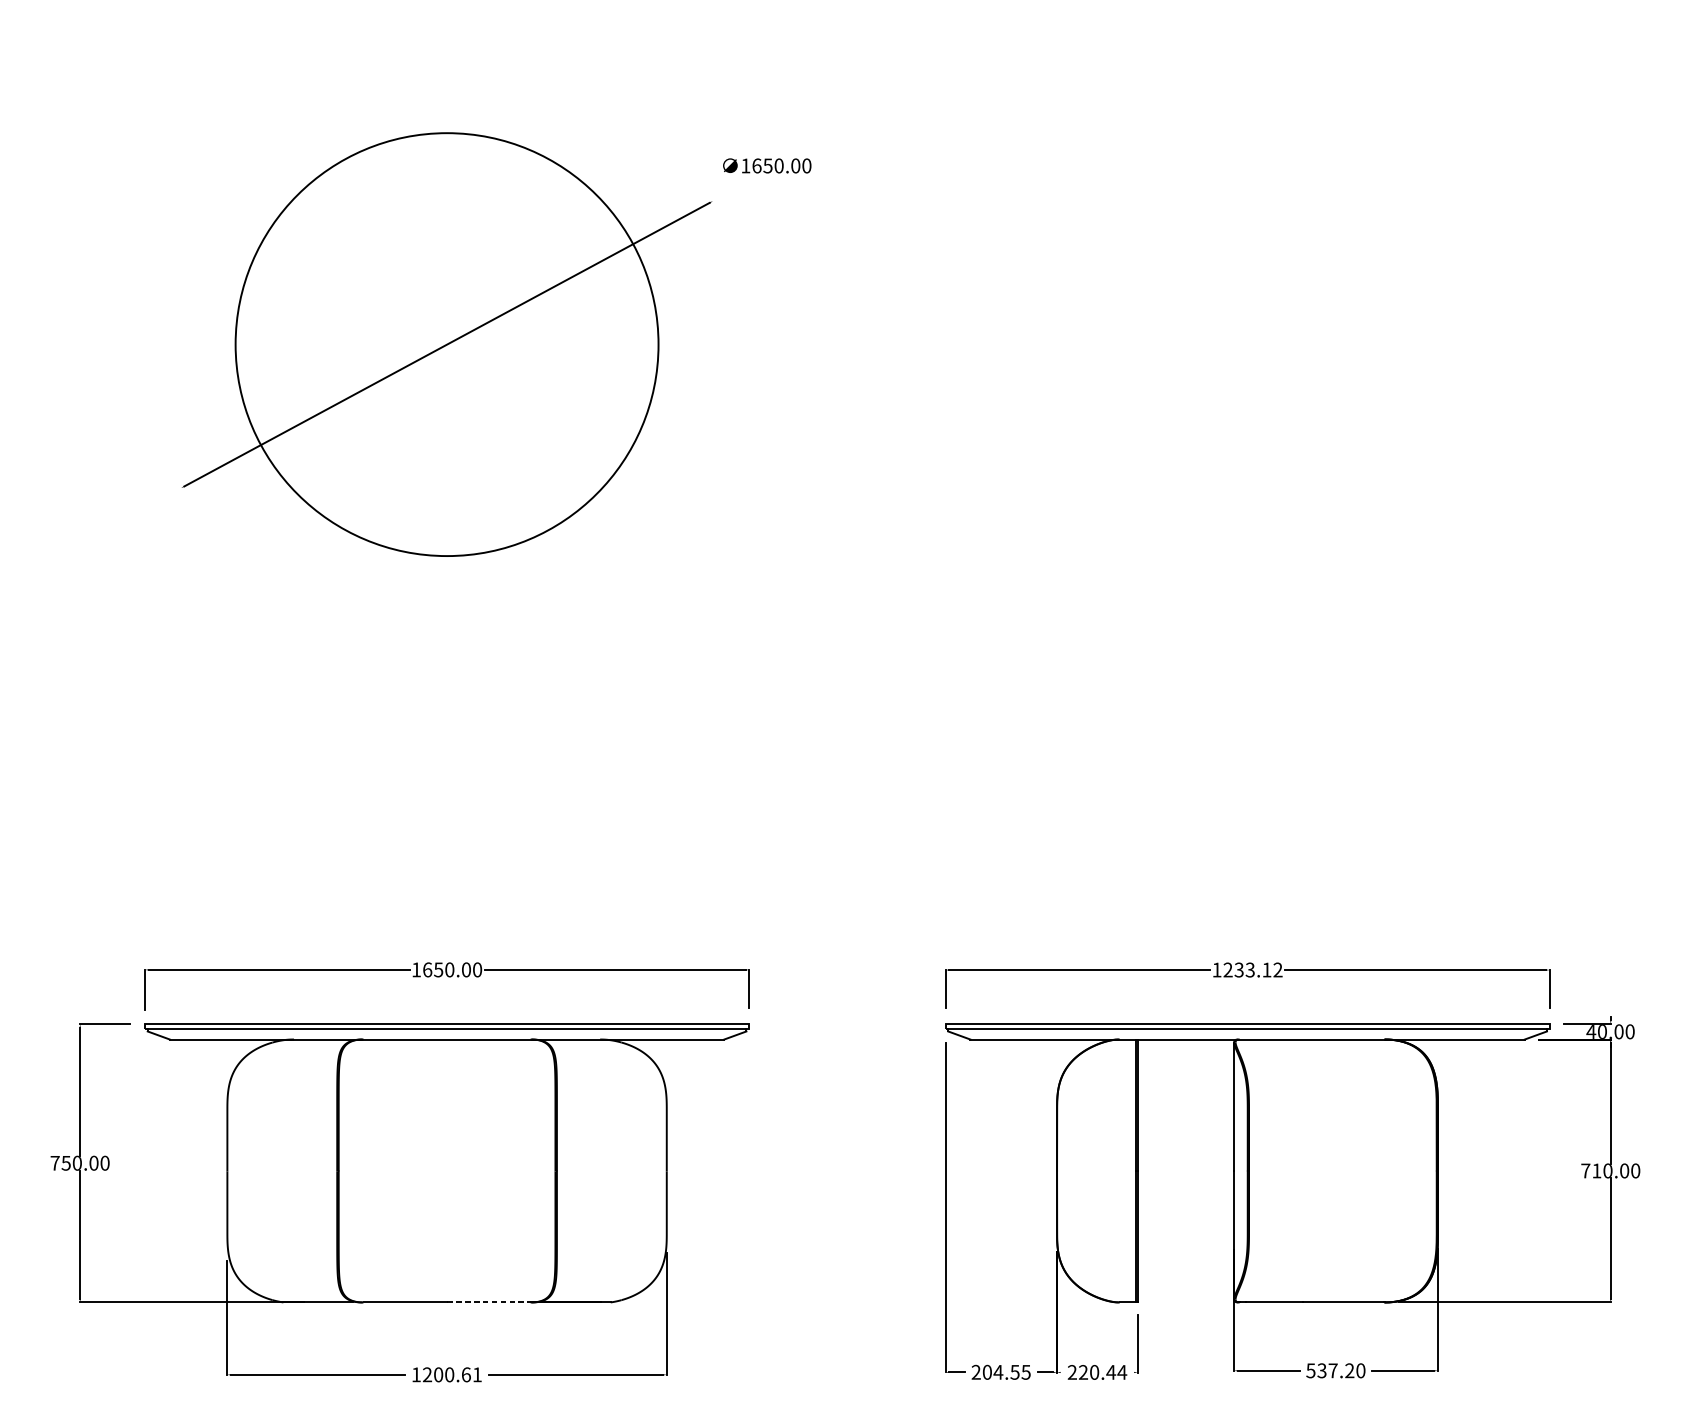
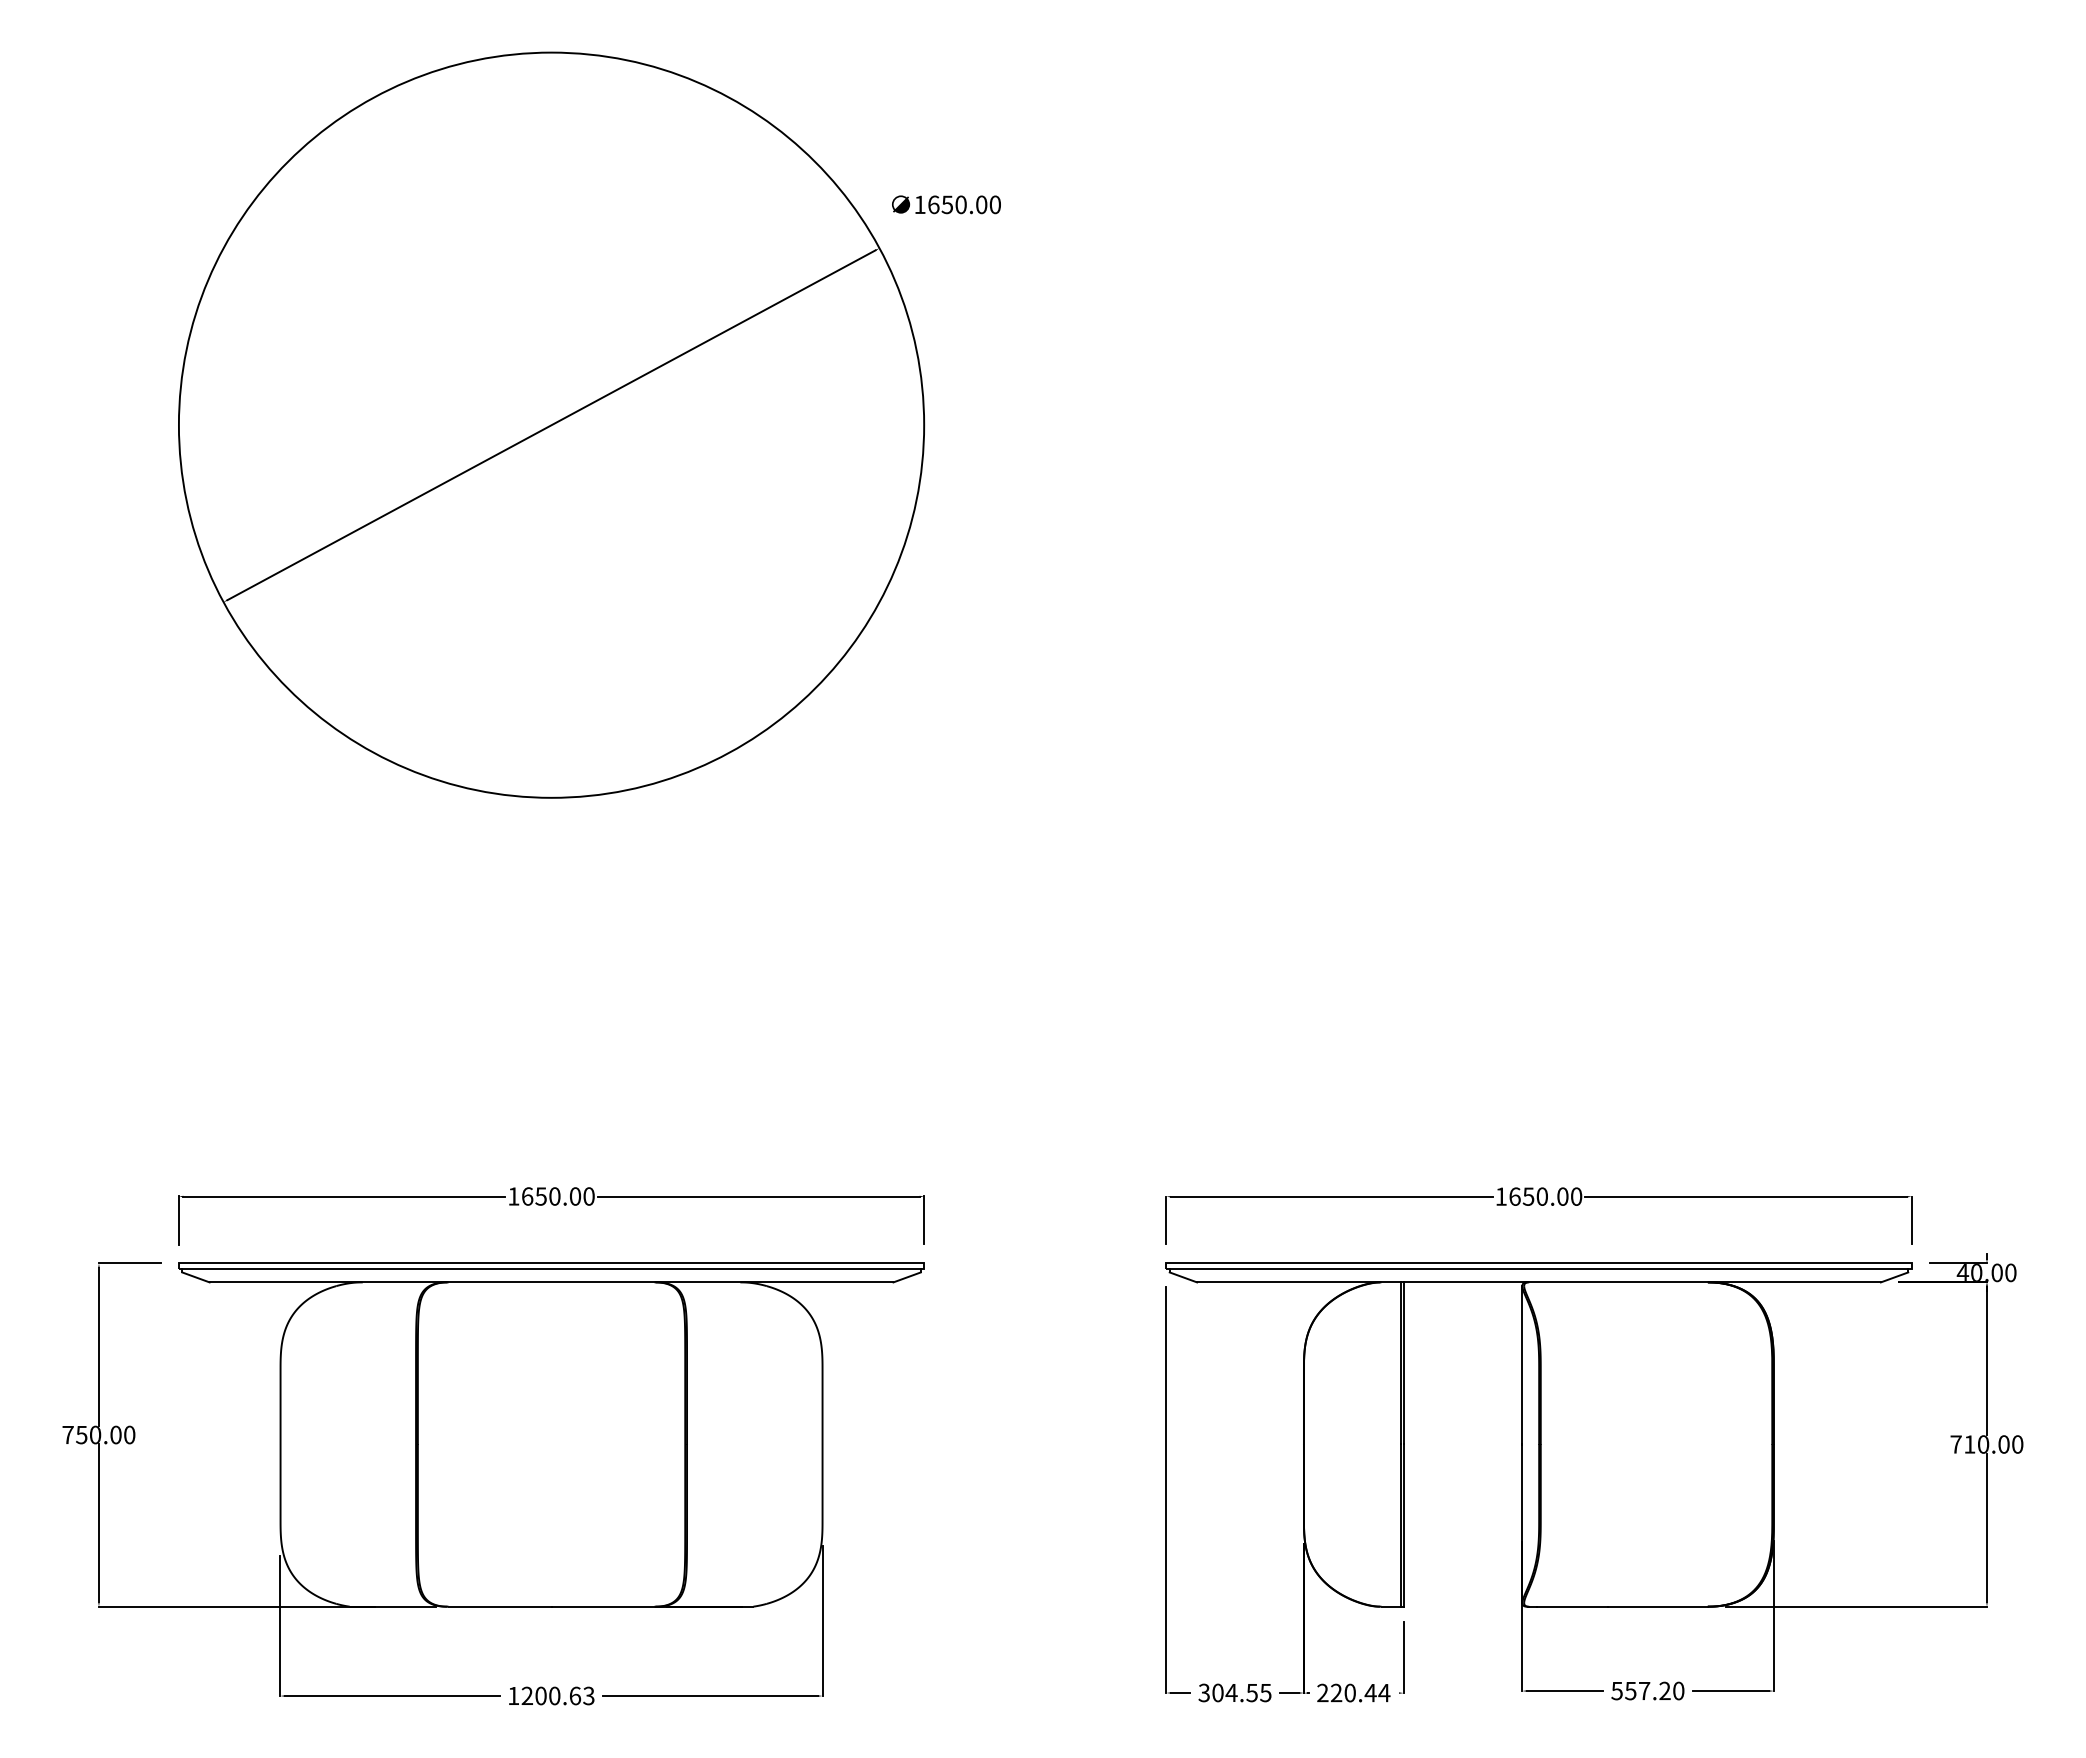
circle: (447, 344) -> (551, 424), size x1.43
text: (1252, 969) -> (1545, 1196), 1233.12 -> 1650.00
line: (489, 1302) -> (603, 1606), dashed -> solid
text: (1321, 1370) -> (1630, 1690), 537.20 -> 557.20
text: (975, 1372) -> (1203, 1693), 204.55 -> 304.55
text: (477, 1374) -> (588, 1695), 1200.61 -> 1200.63

